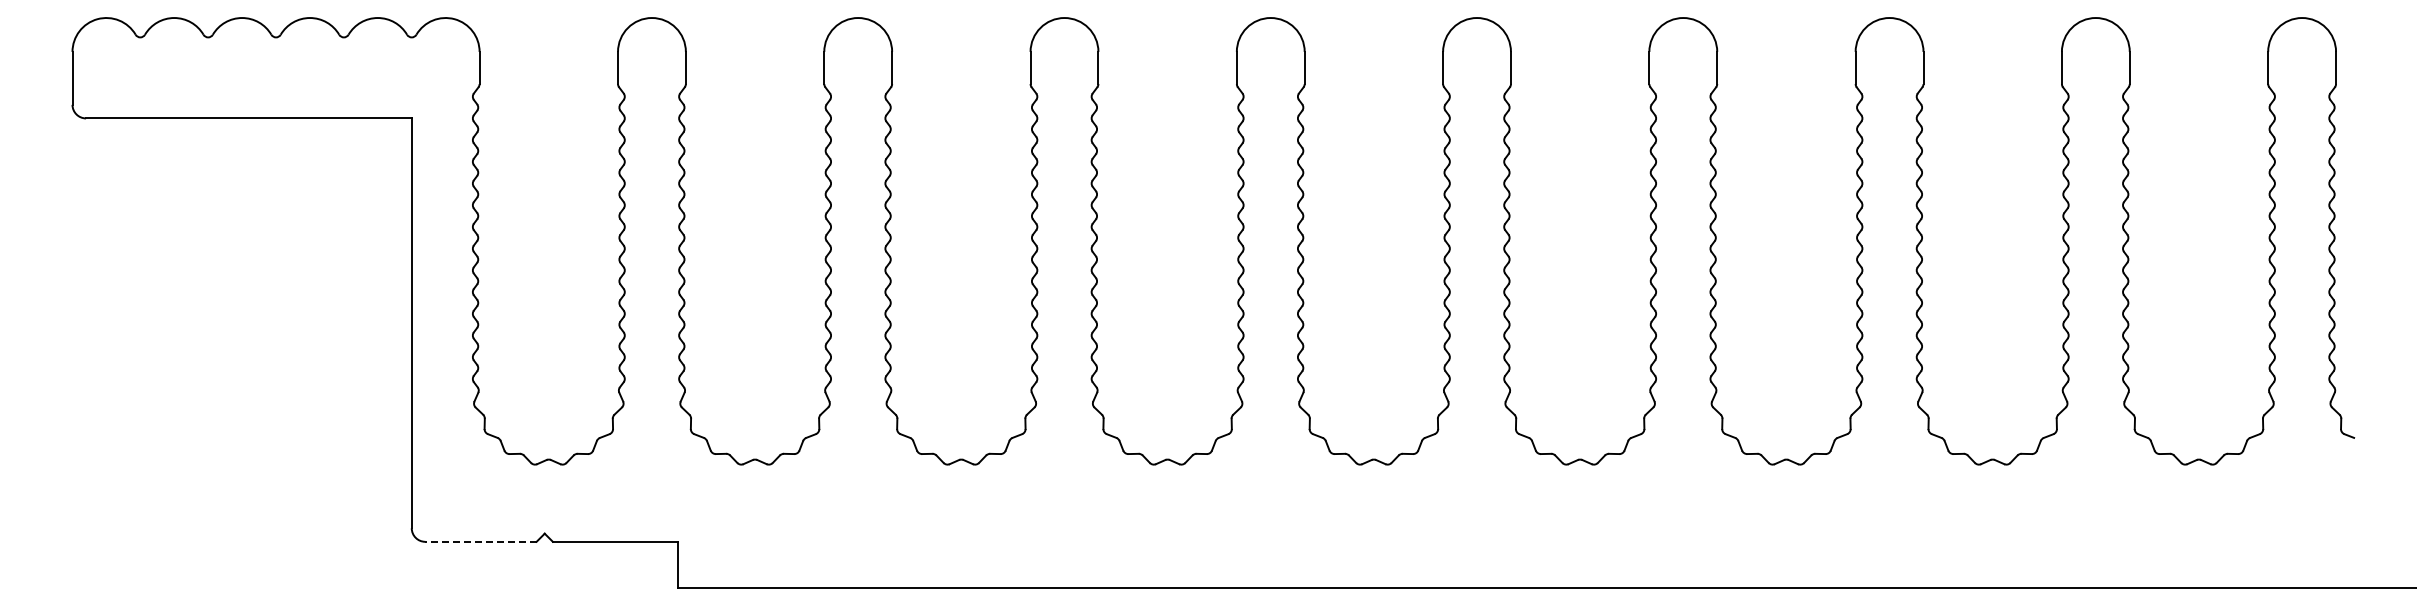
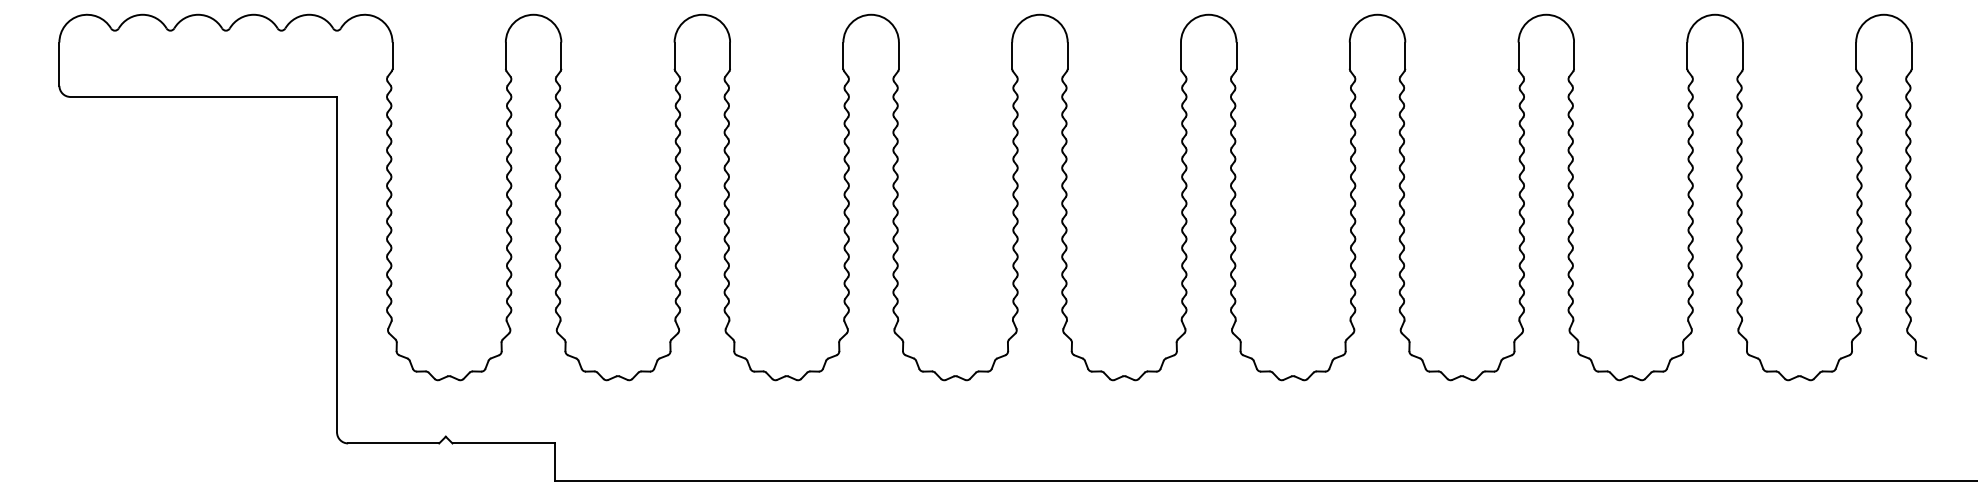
line: (480, 541) -> (393, 443), dashed -> solid

